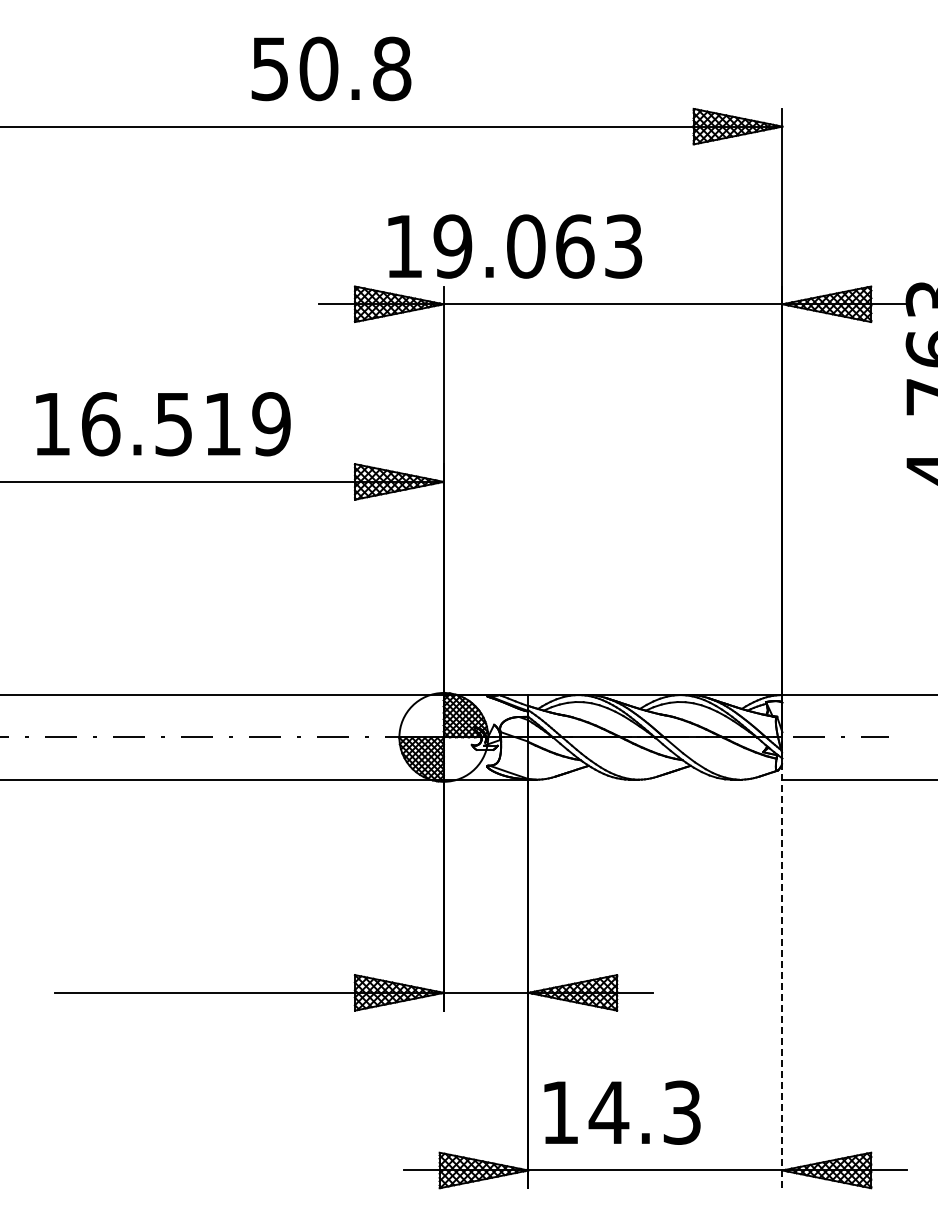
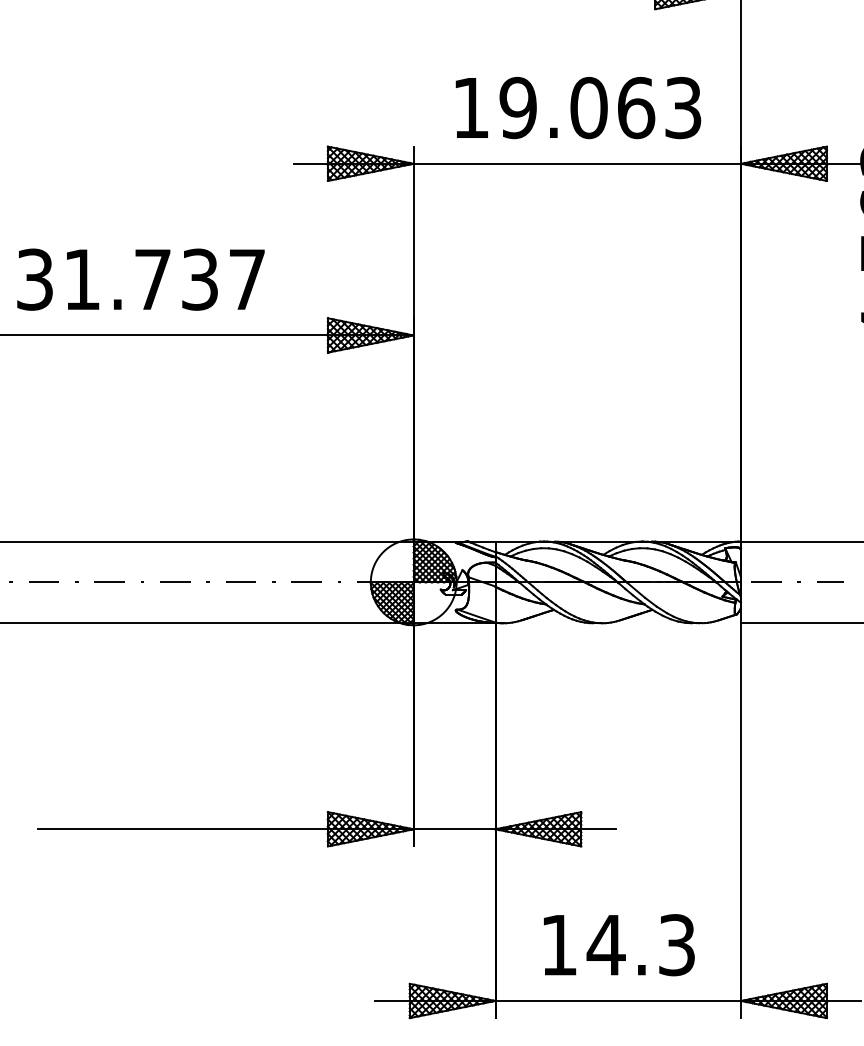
text: (515, 246) -> (578, 107), moved
text: (161, 424) -> (140, 279), 16.519 -> 31.737
line: (782, 962) -> (741, 799), dashed -> solid
text: (622, 1112) -> (619, 944), moved

